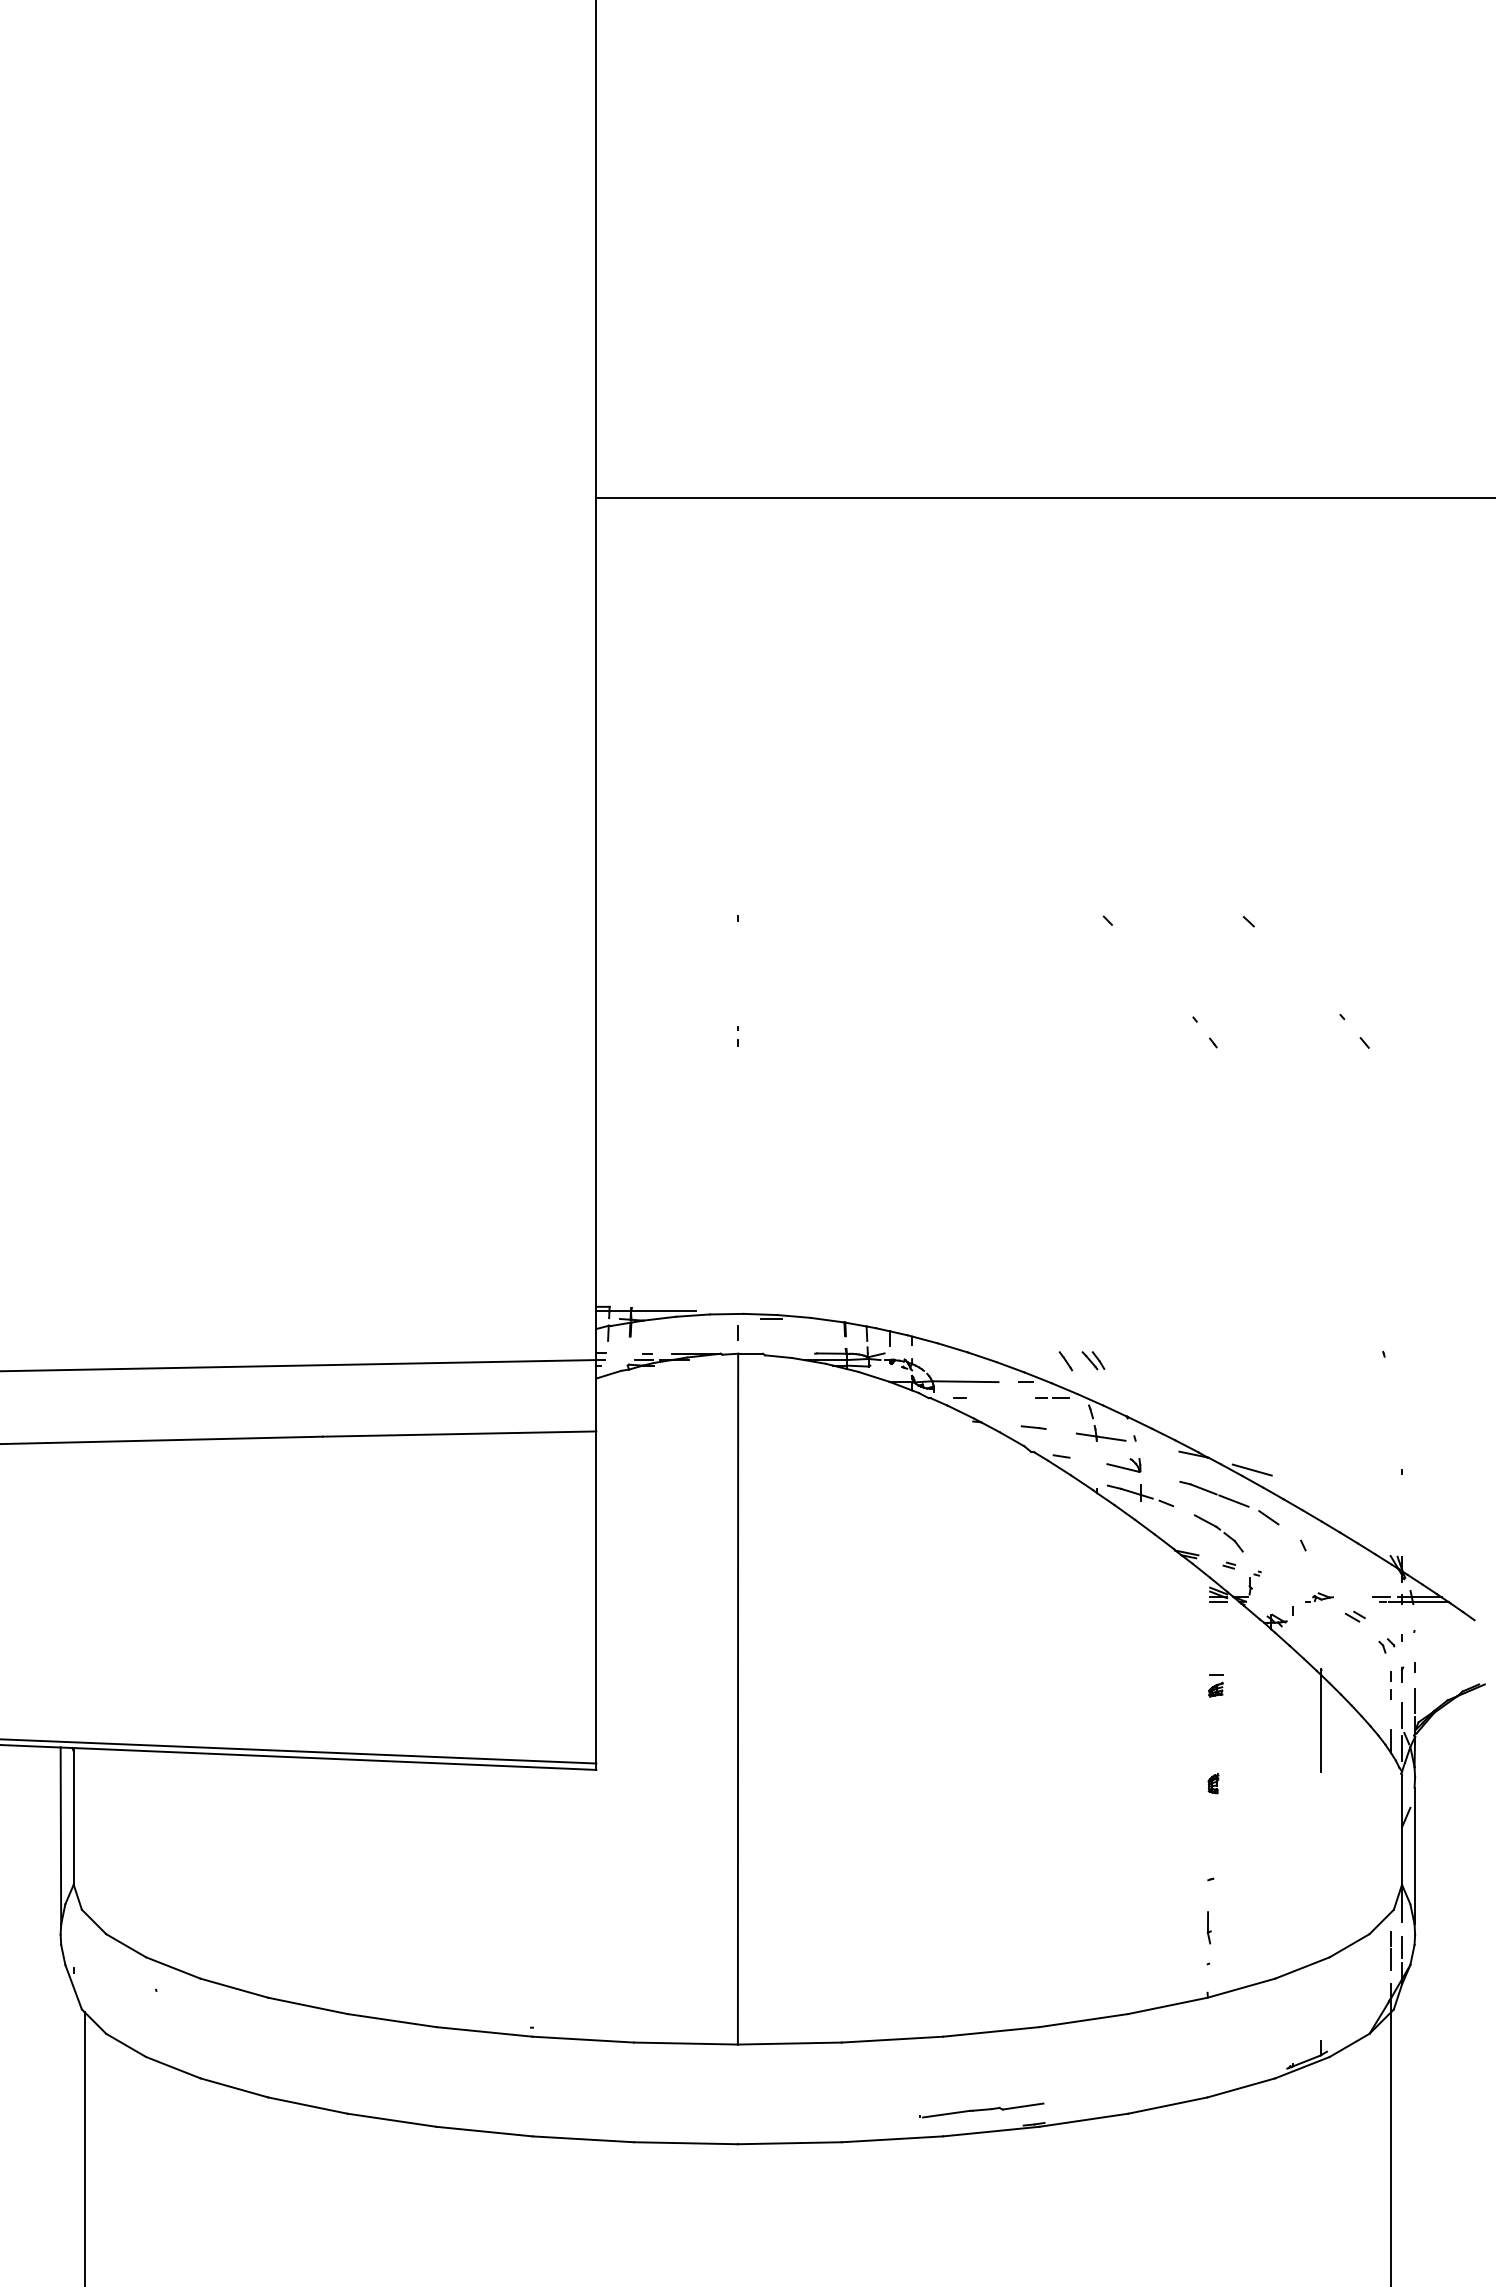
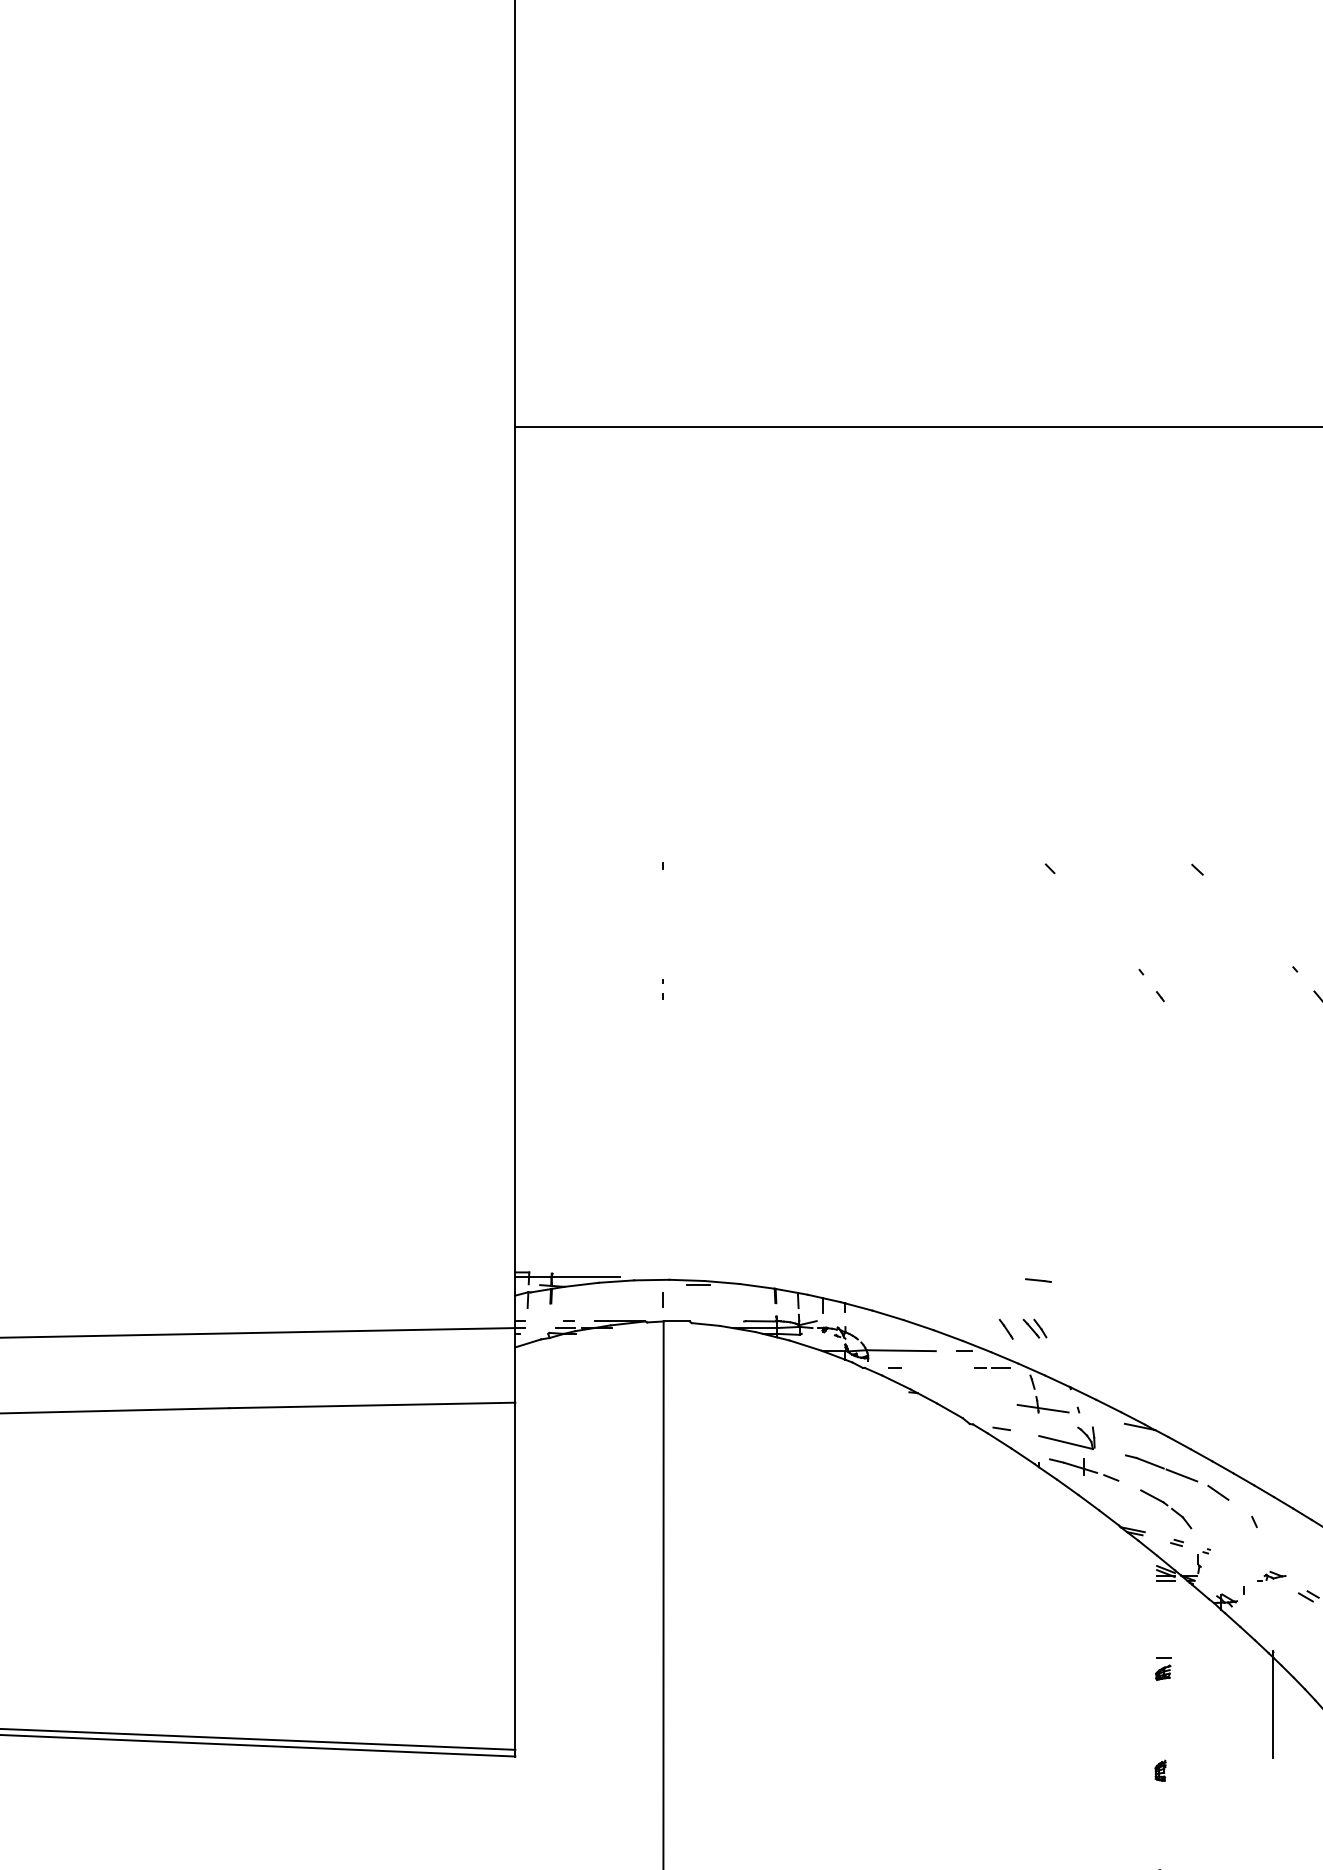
line: (1033, 1427) -> (1038, 1280), moved
part: (1123, 1465) -> (1066, 1438), size x1.6
line: (1251, 1469) -> (1200, 1442), removed

